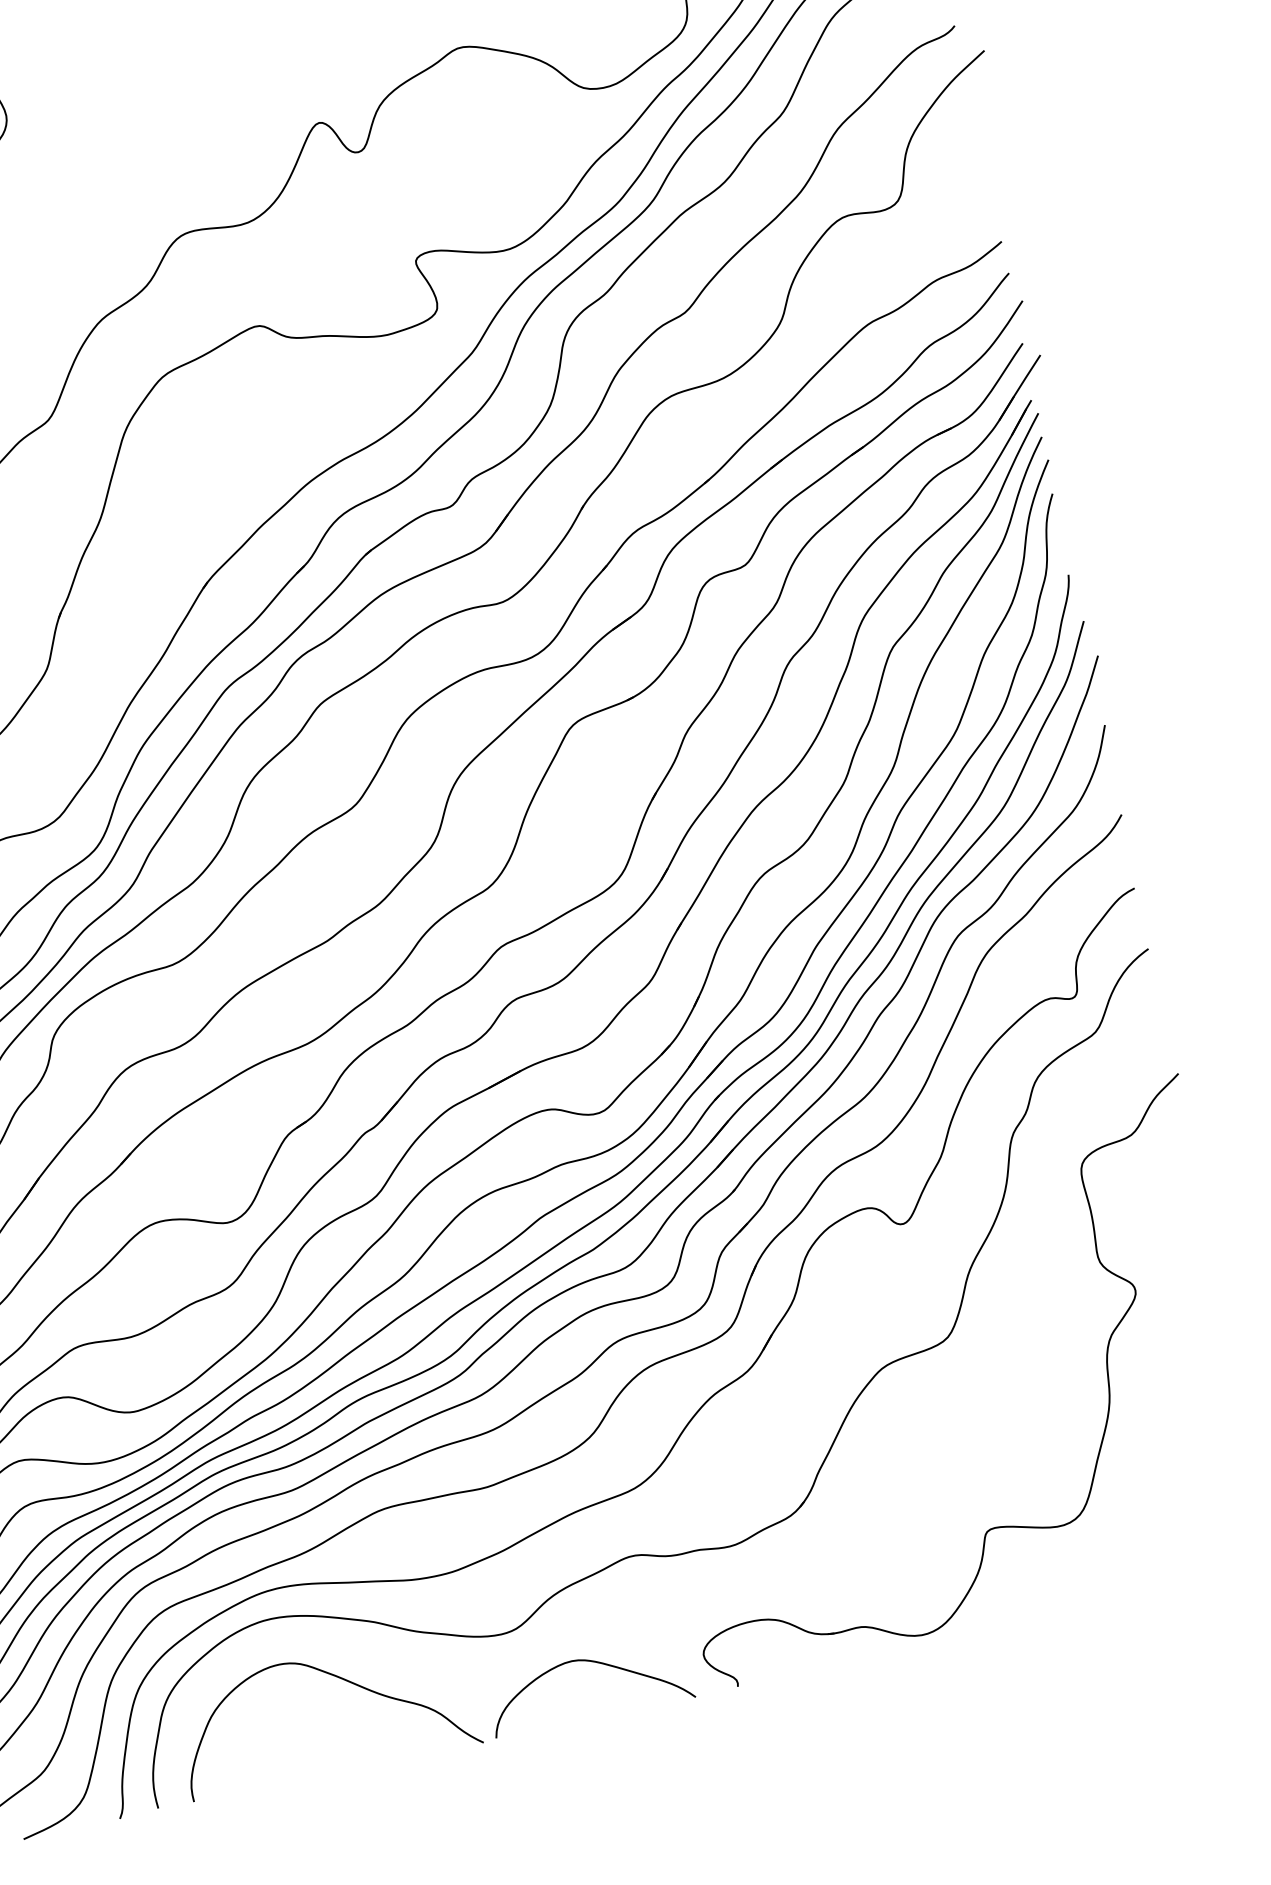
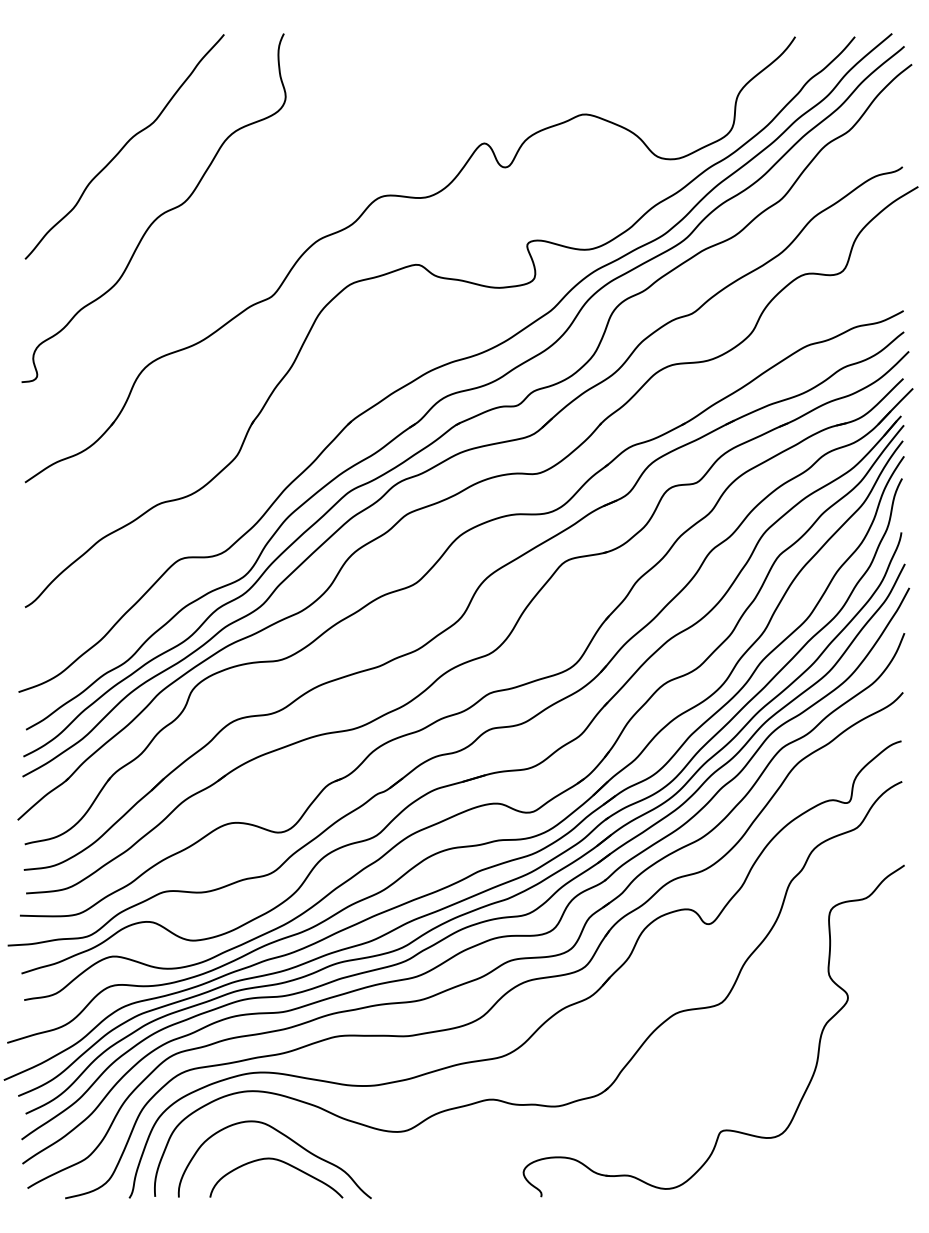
curve: (592, 1663) -> (281, 1162), moved

